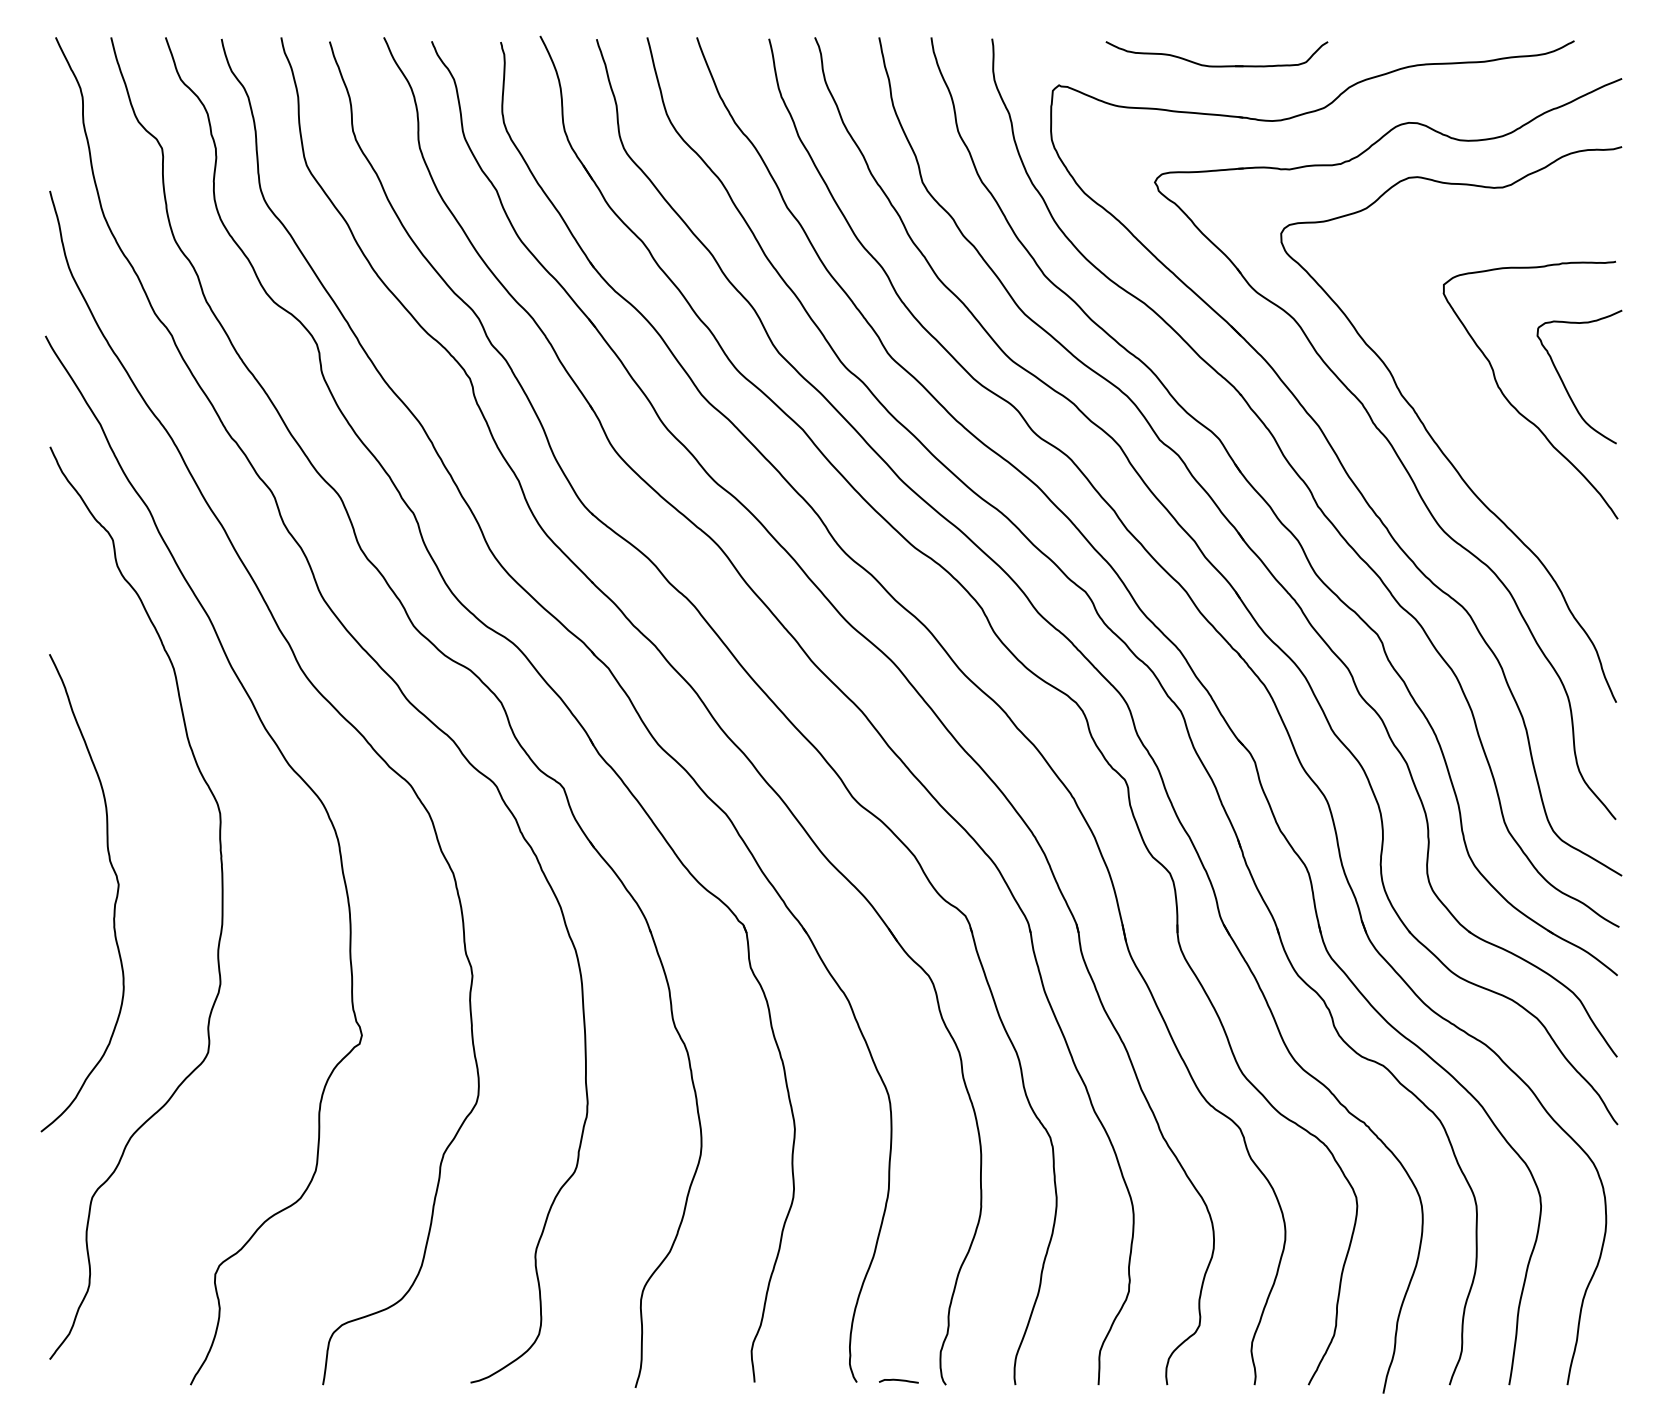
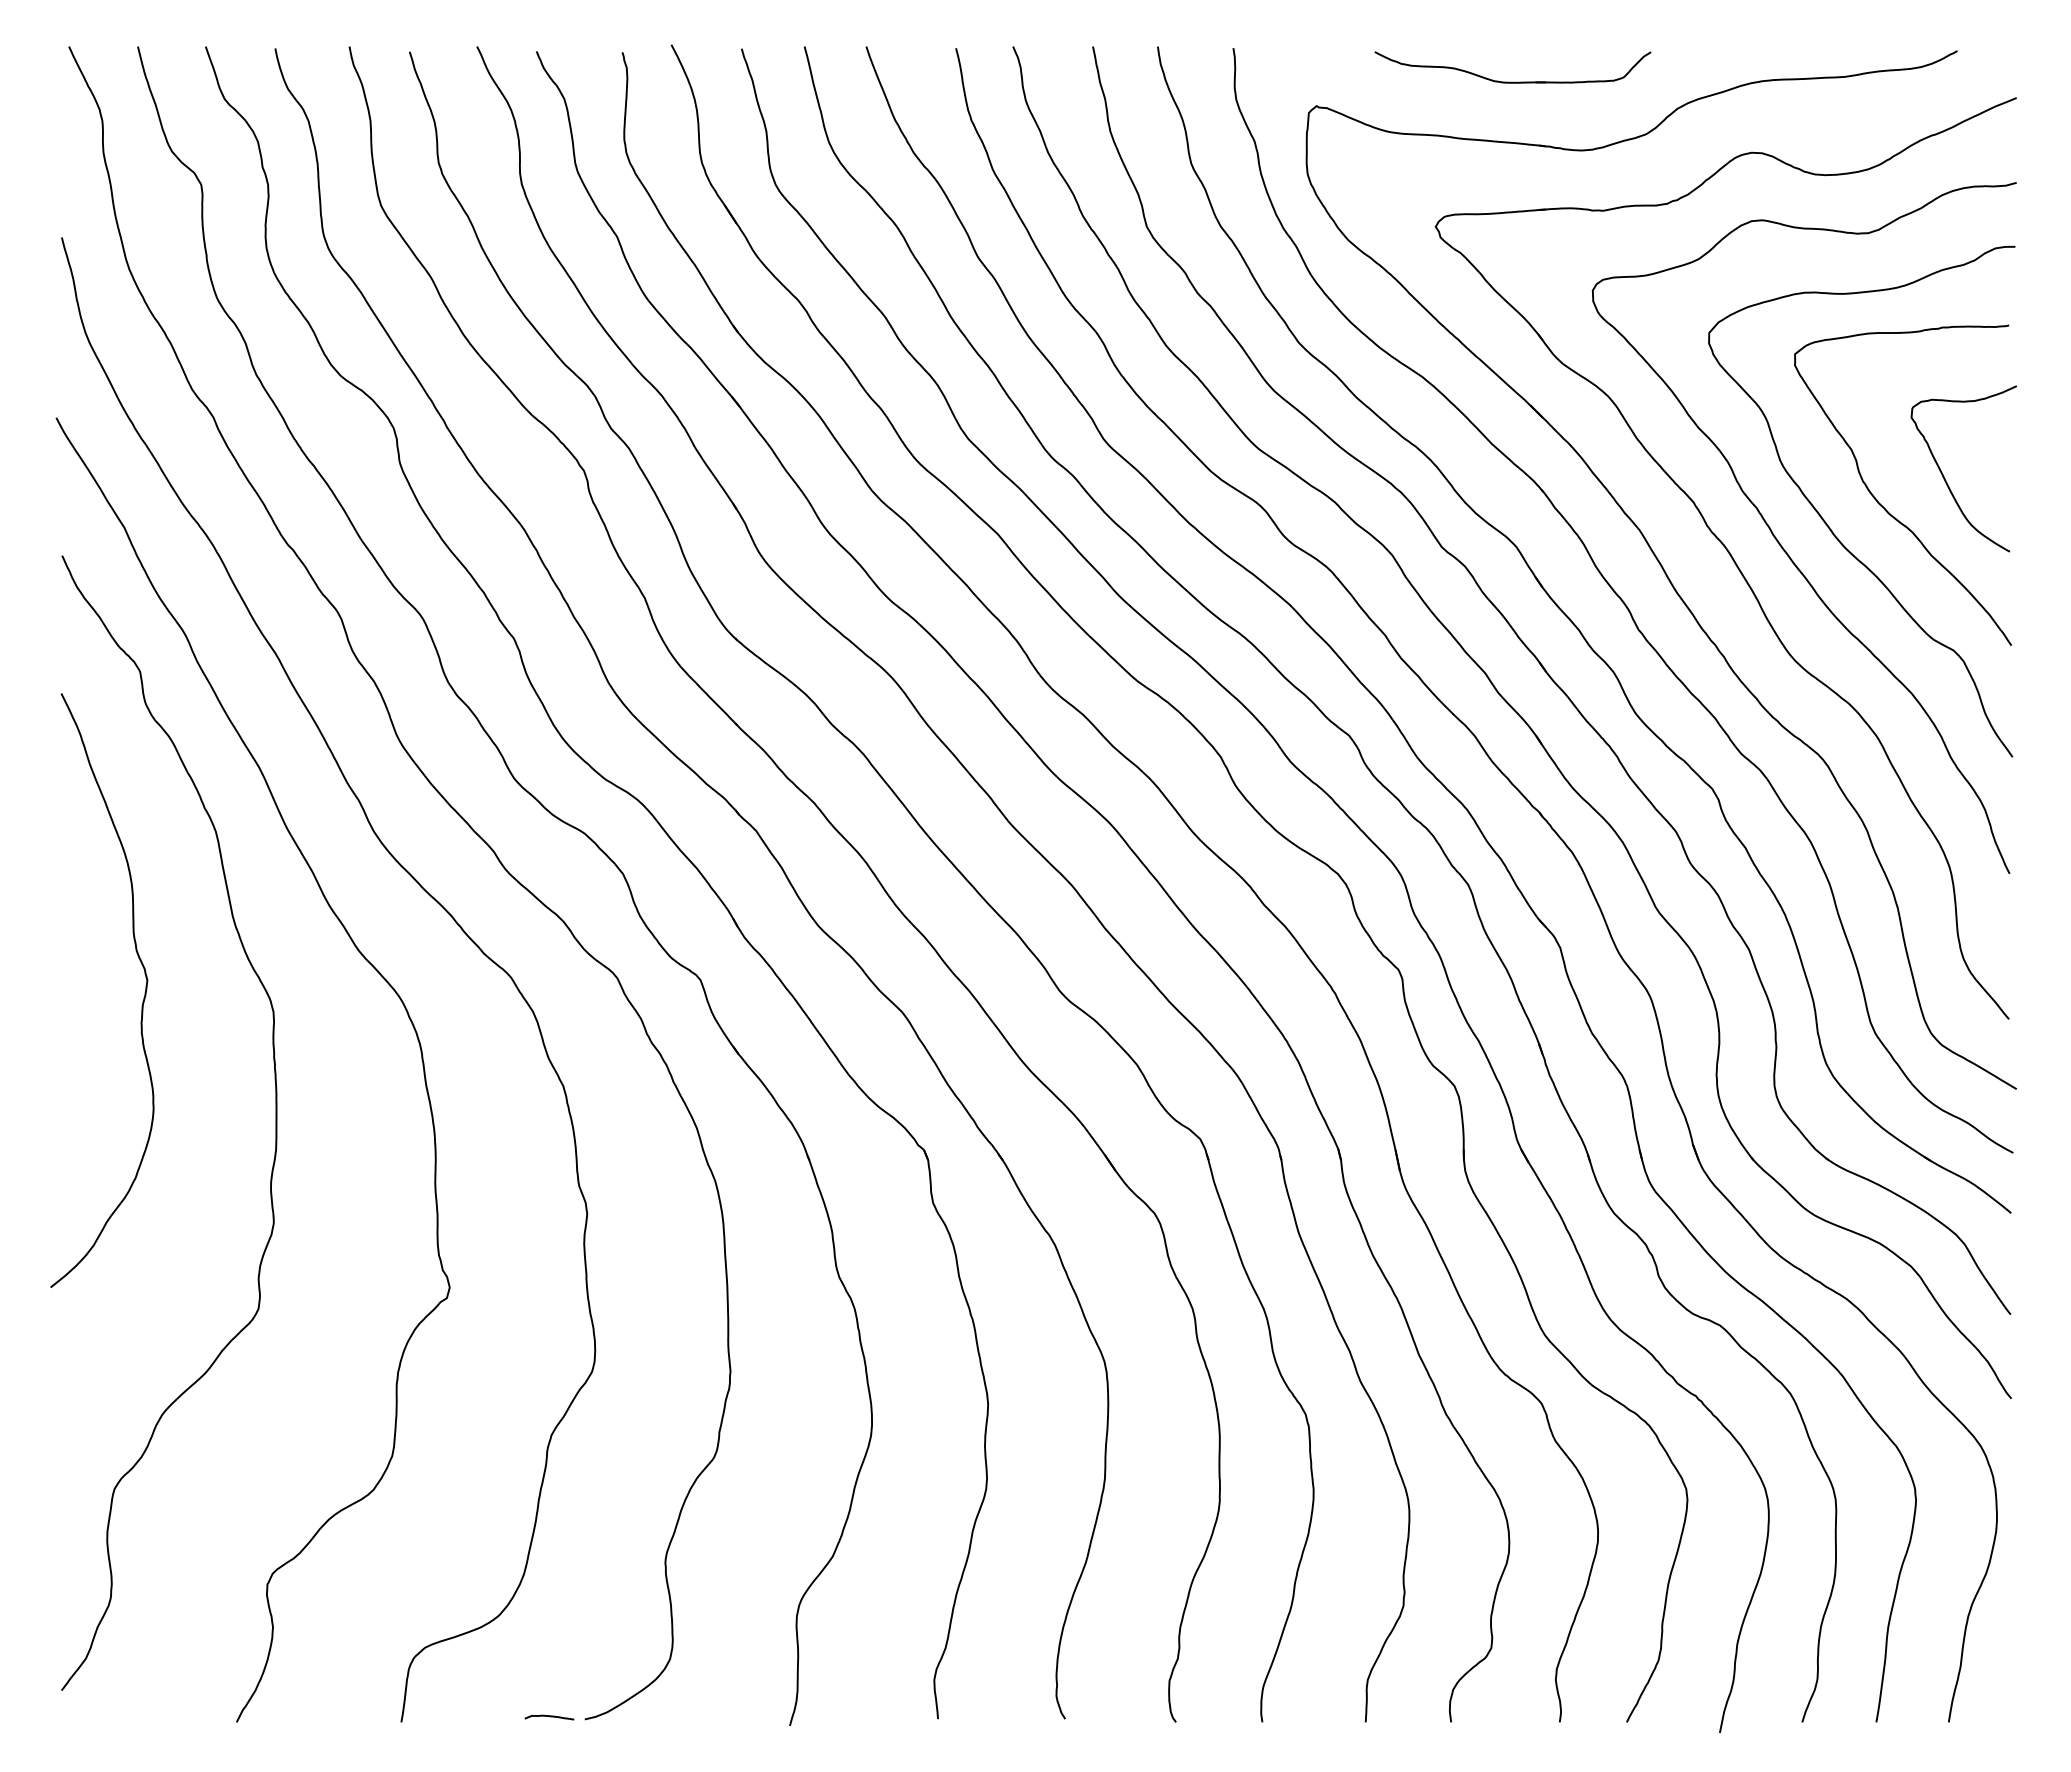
curve: (1472, 424) -> (1830, 527), added
curve: (114, 901) -> (142, 1001), moved
curve: (898, 1381) -> (549, 1717), moved

